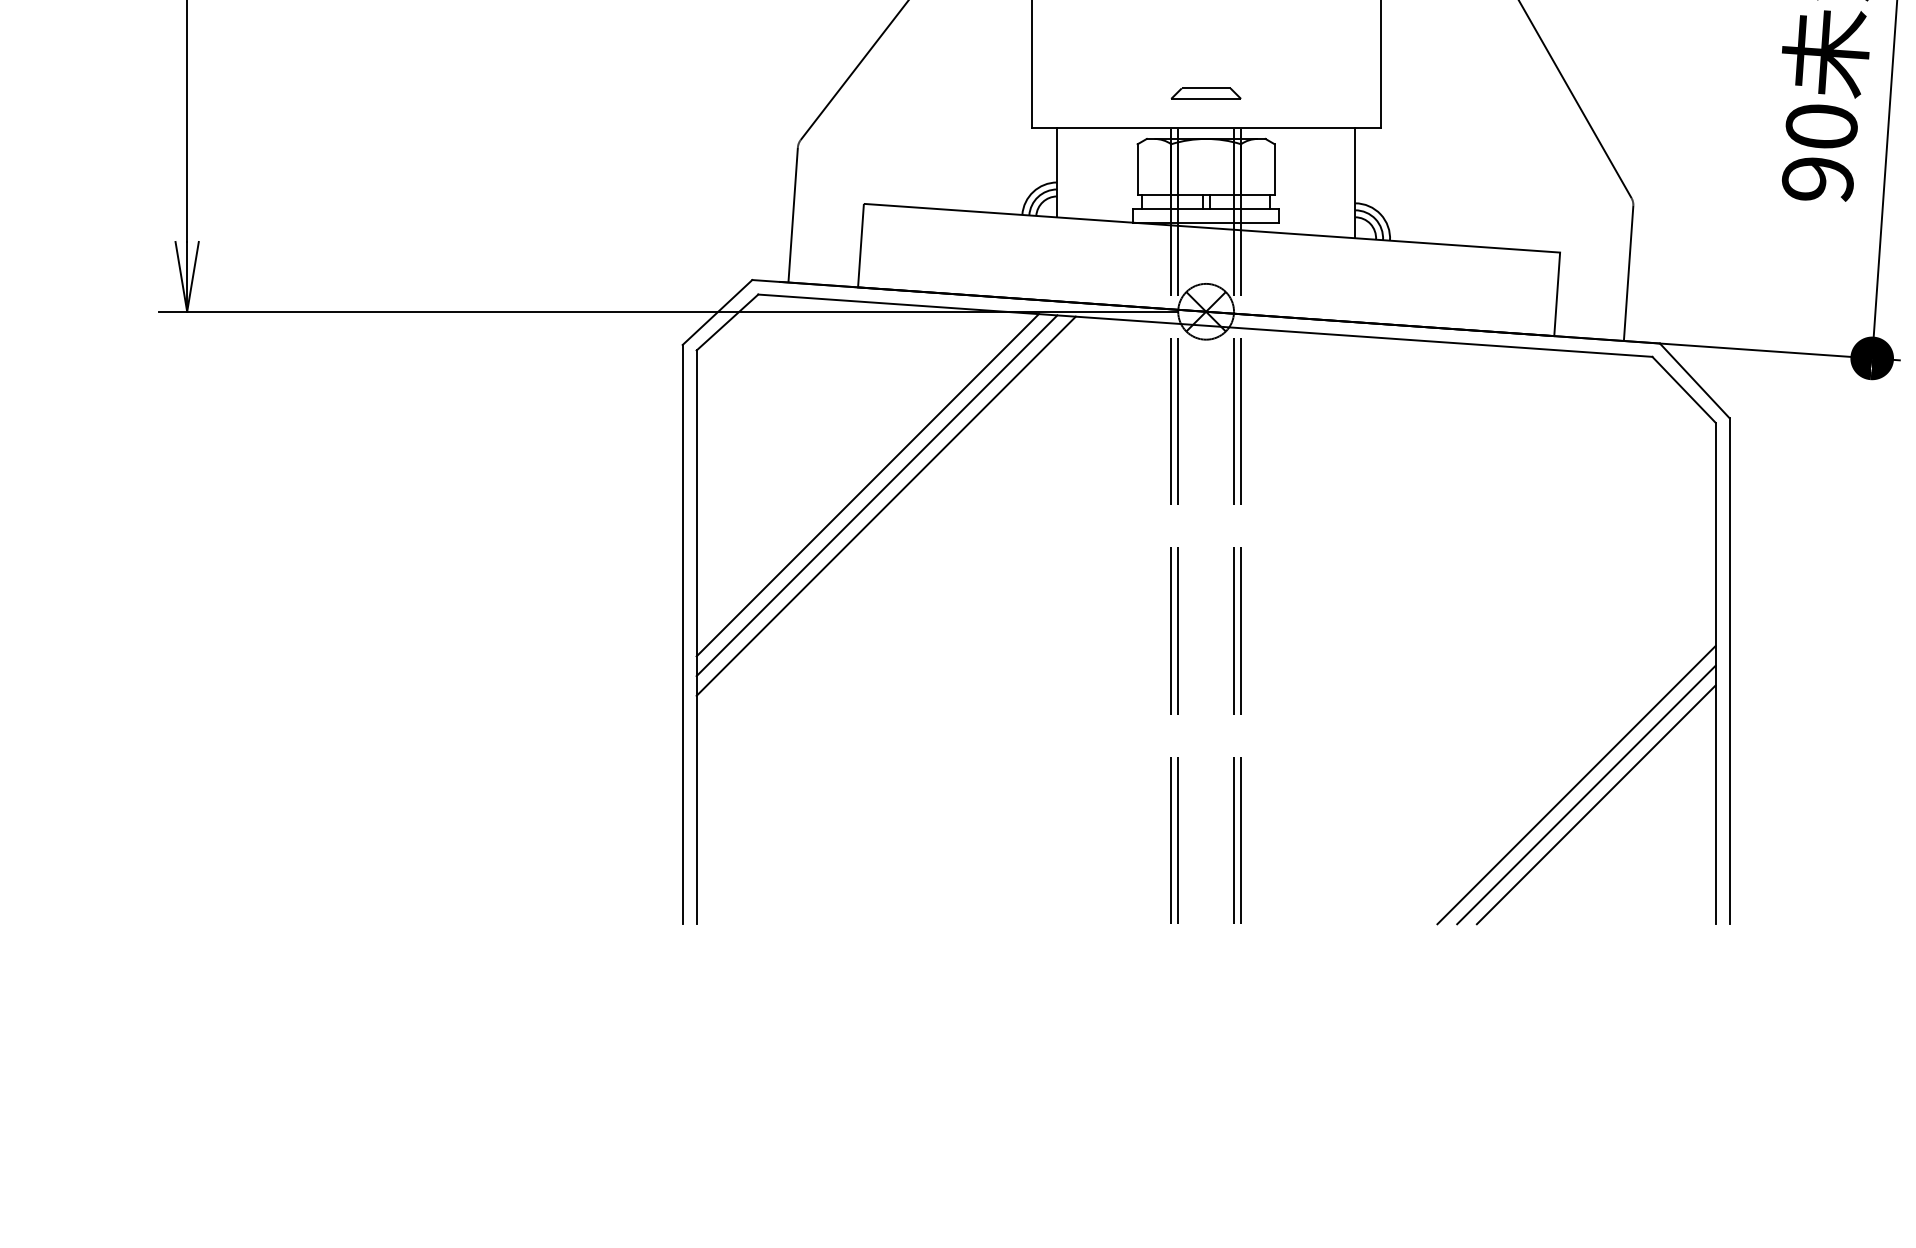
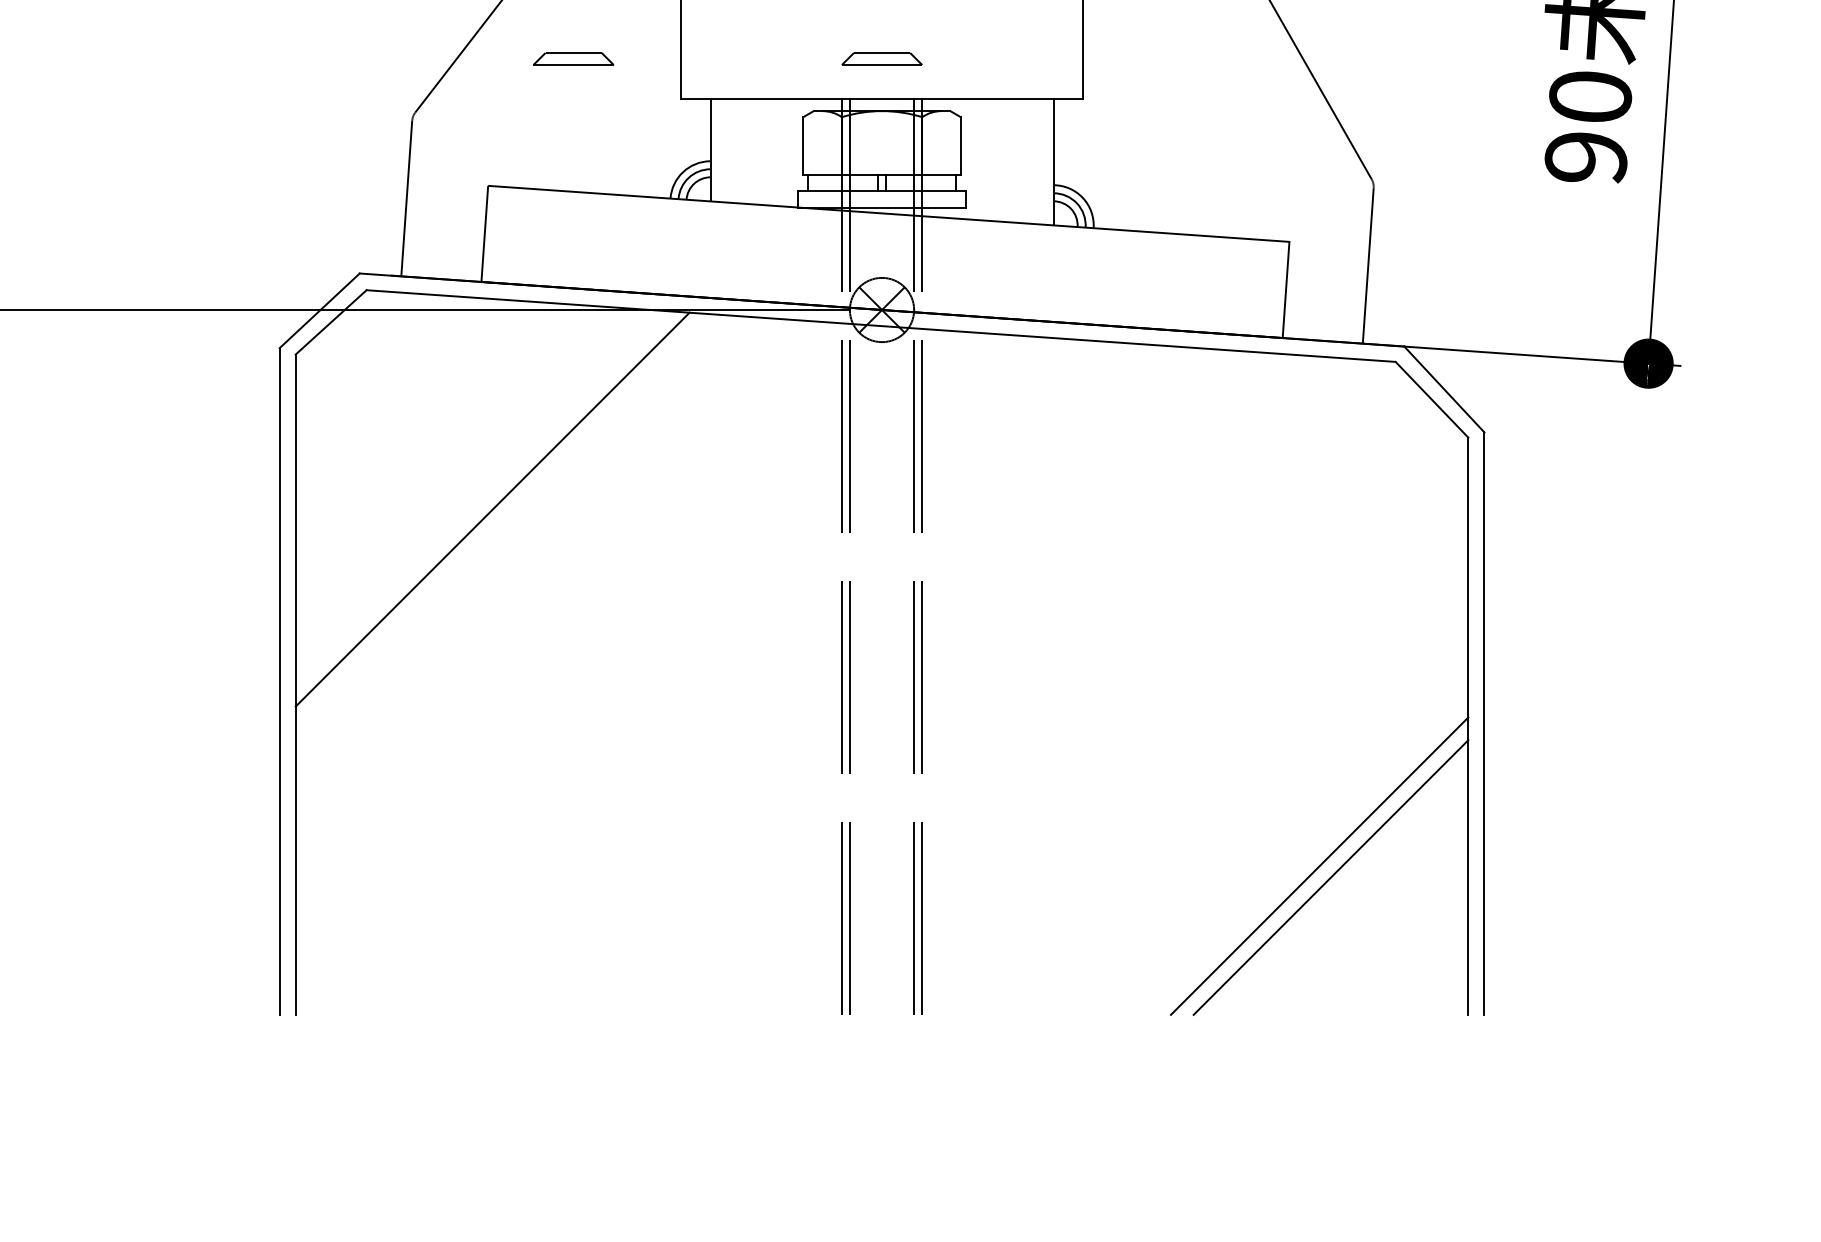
part: (937, 93) -> (572, 58), added
line: (876, 495) -> (502, 521), removed
line: (885, 505) -> (513, 532), removed
line: (1576, 785) -> (1308, 855), removed

